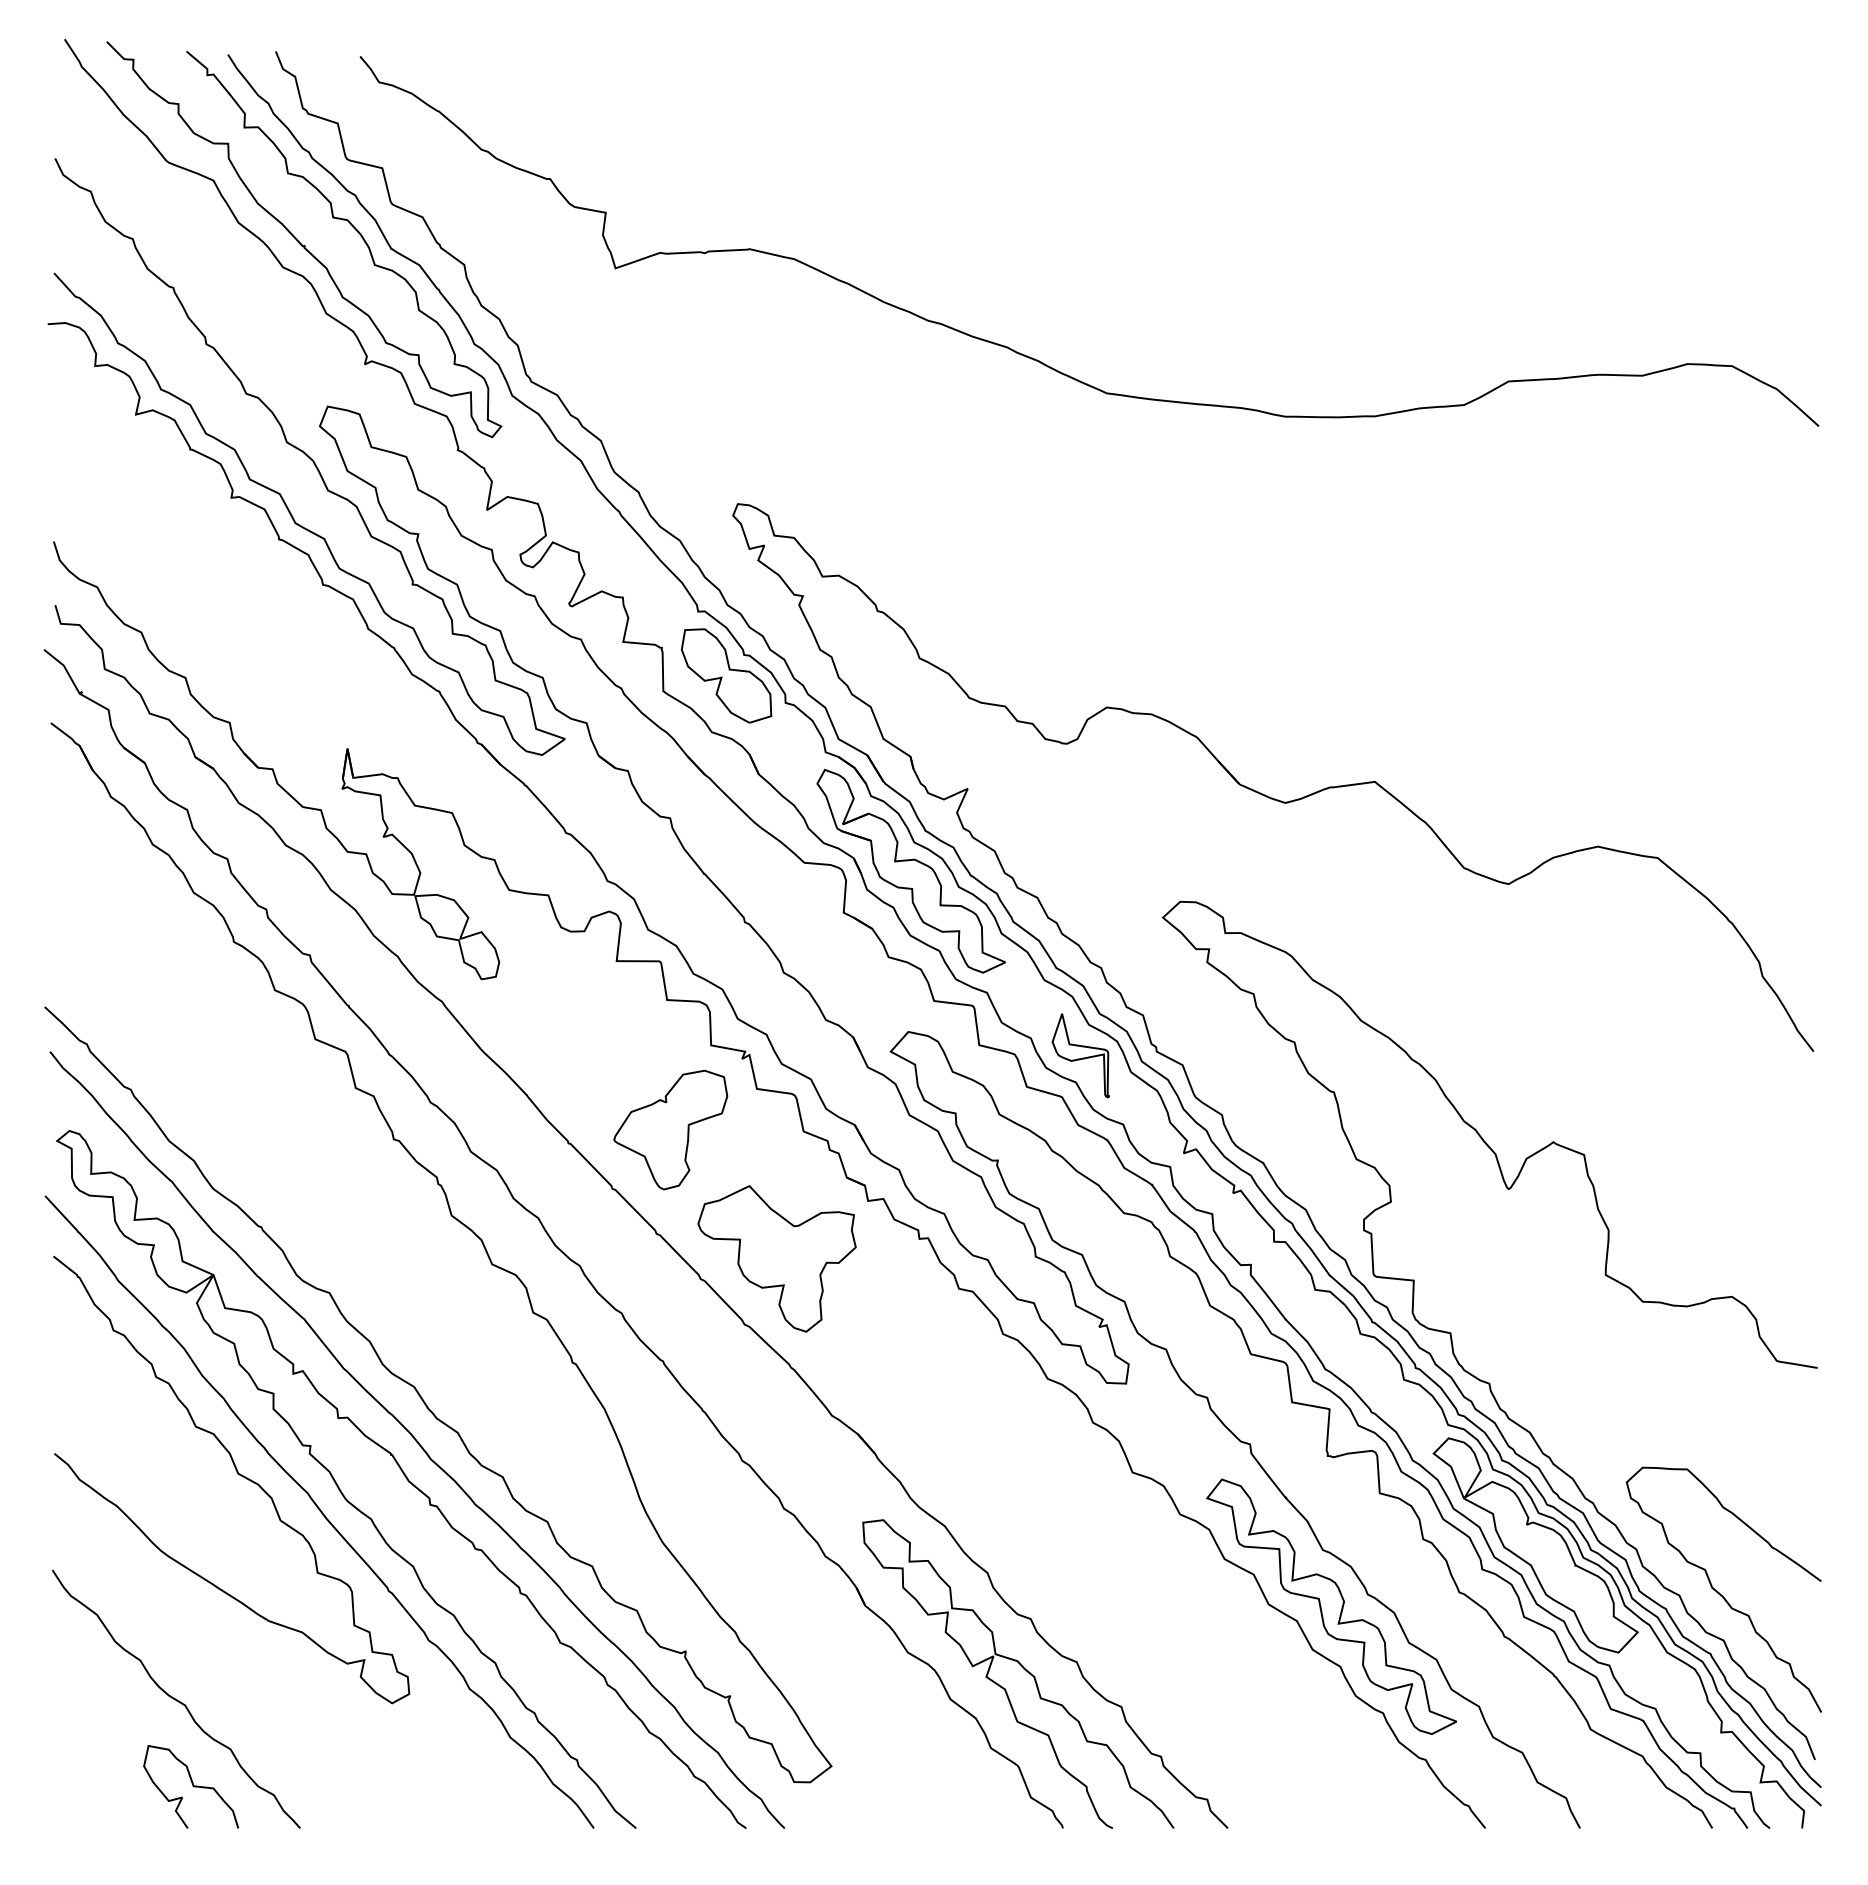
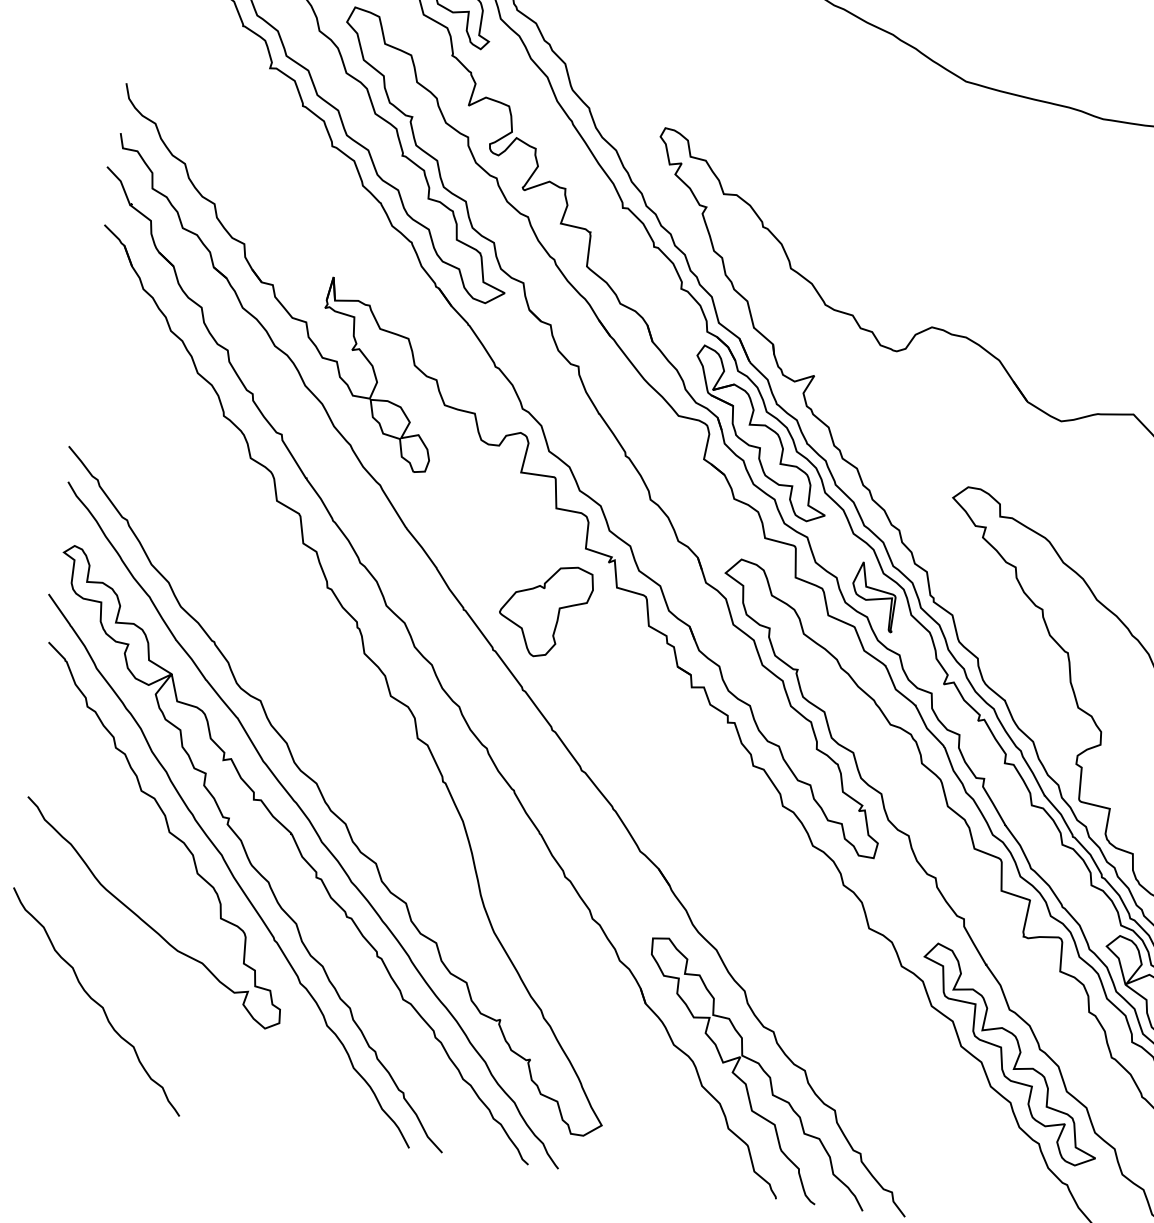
part: (726, 675) -> (638, 261), removed
part: (776, 1258) -> (613, 722), removed
curve: (192, 1786) -> (99, 1071), removed

